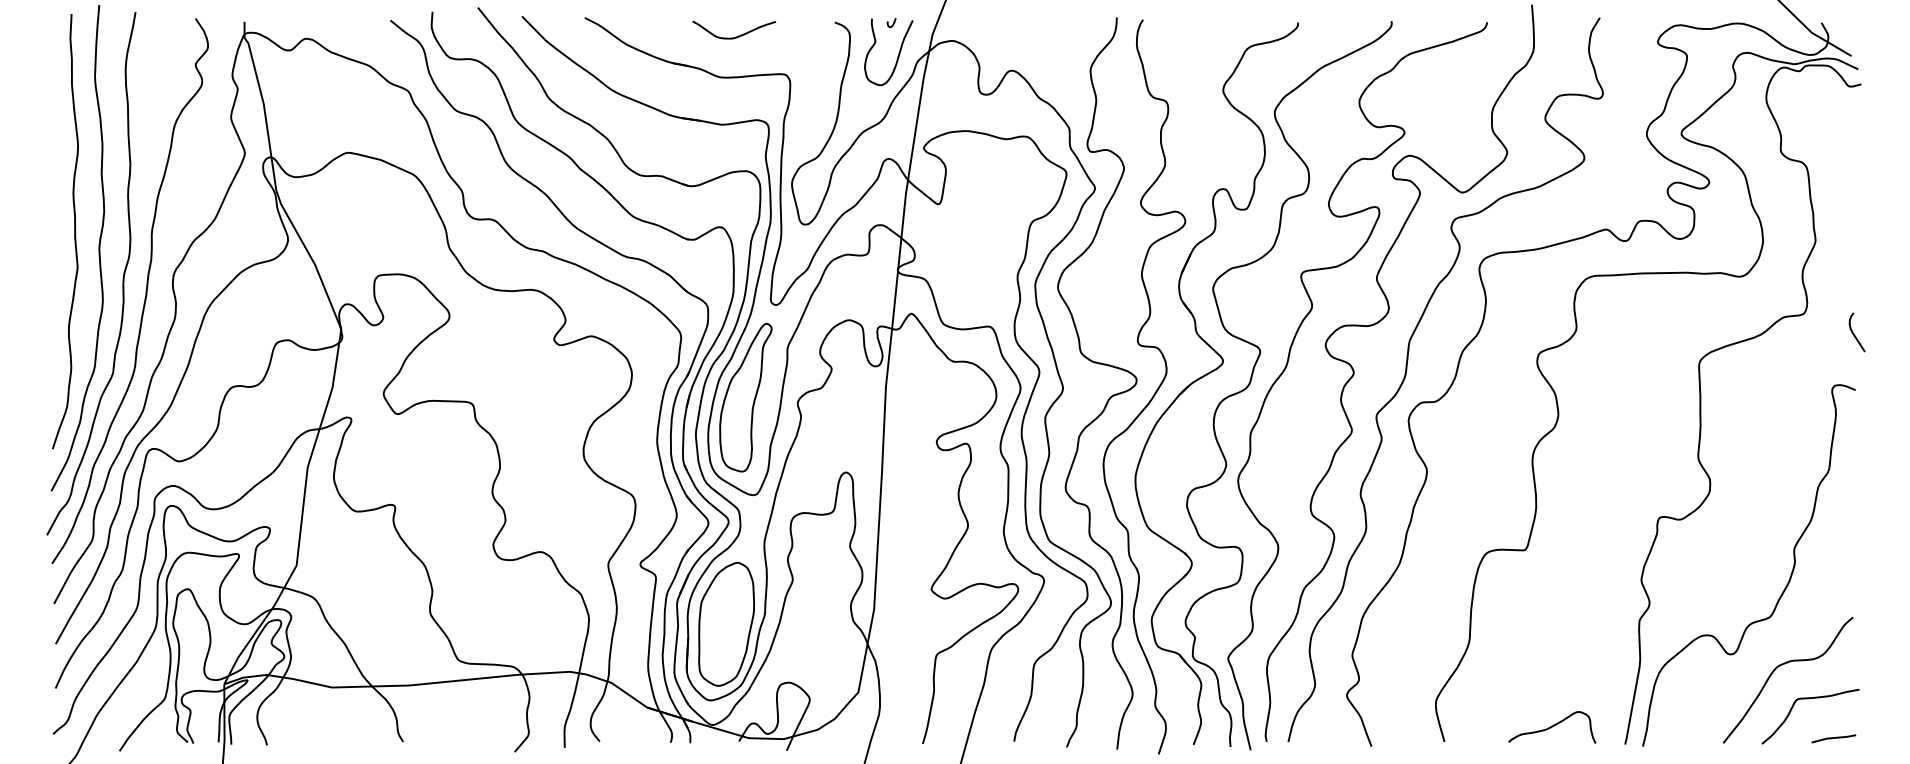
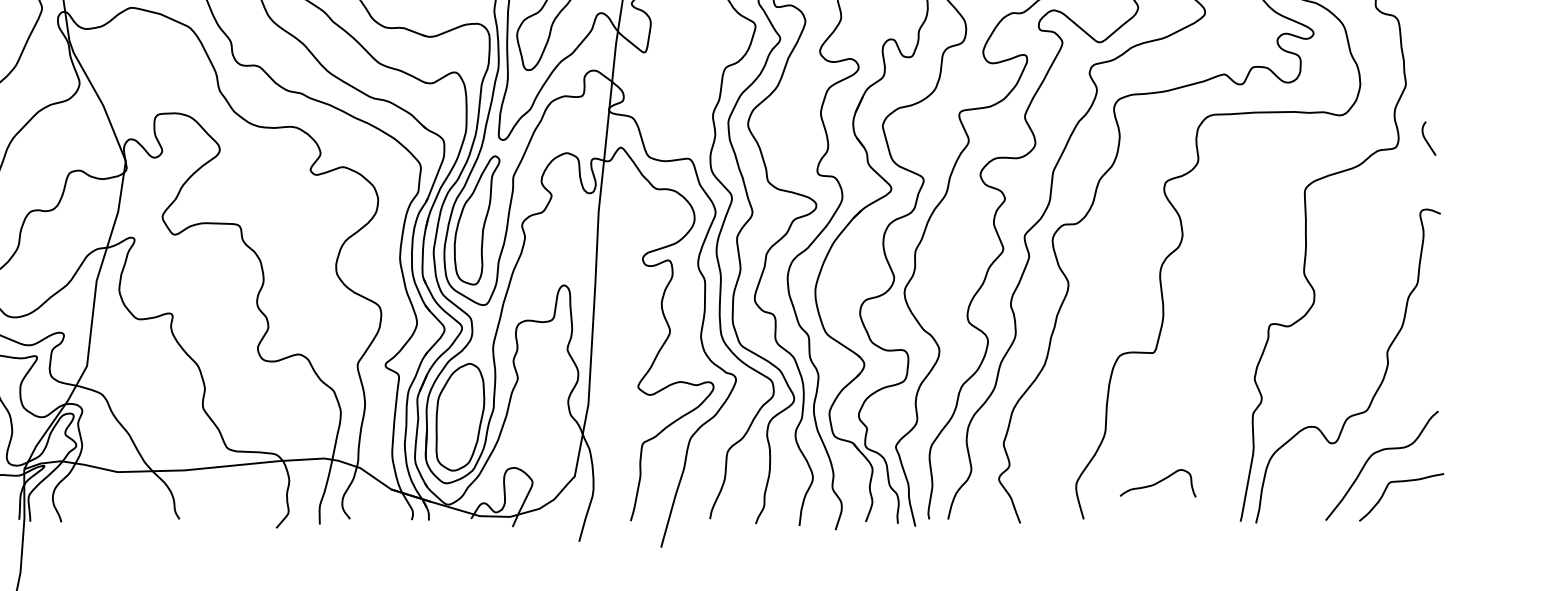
curve: (1854, 333) -> (1426, 139), moved
curve: (1552, 727) -> (1158, 483), moved
line: (1833, 738) -> (1421, 516), removed

